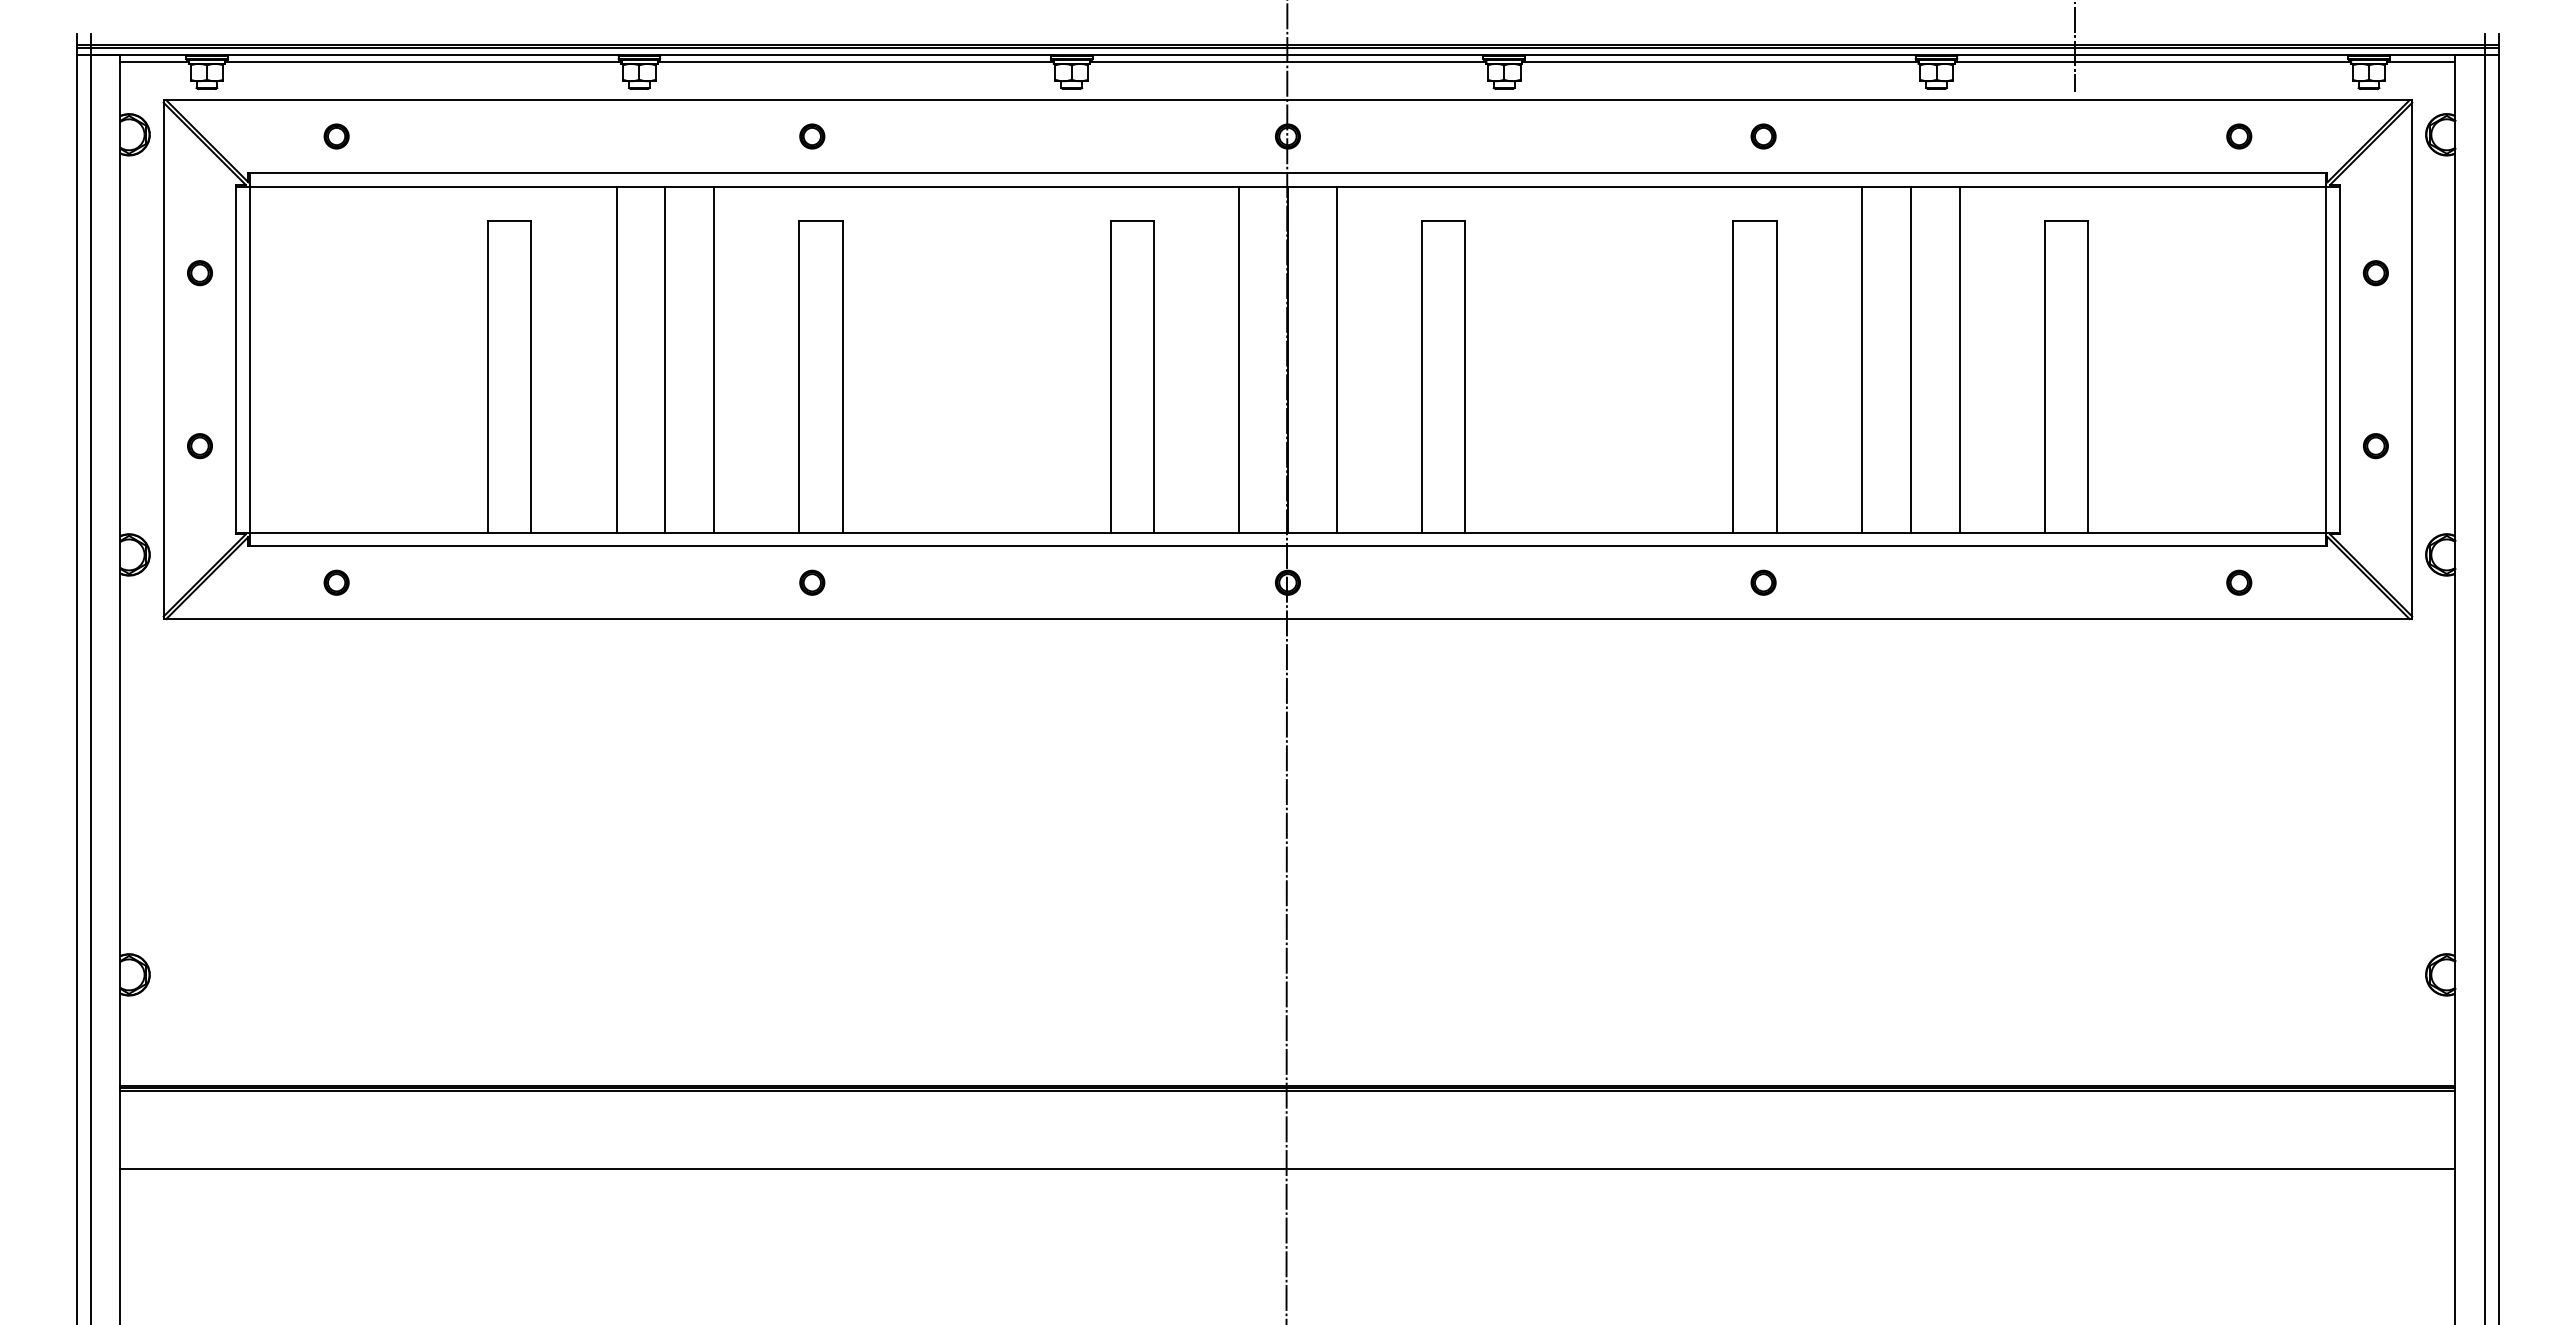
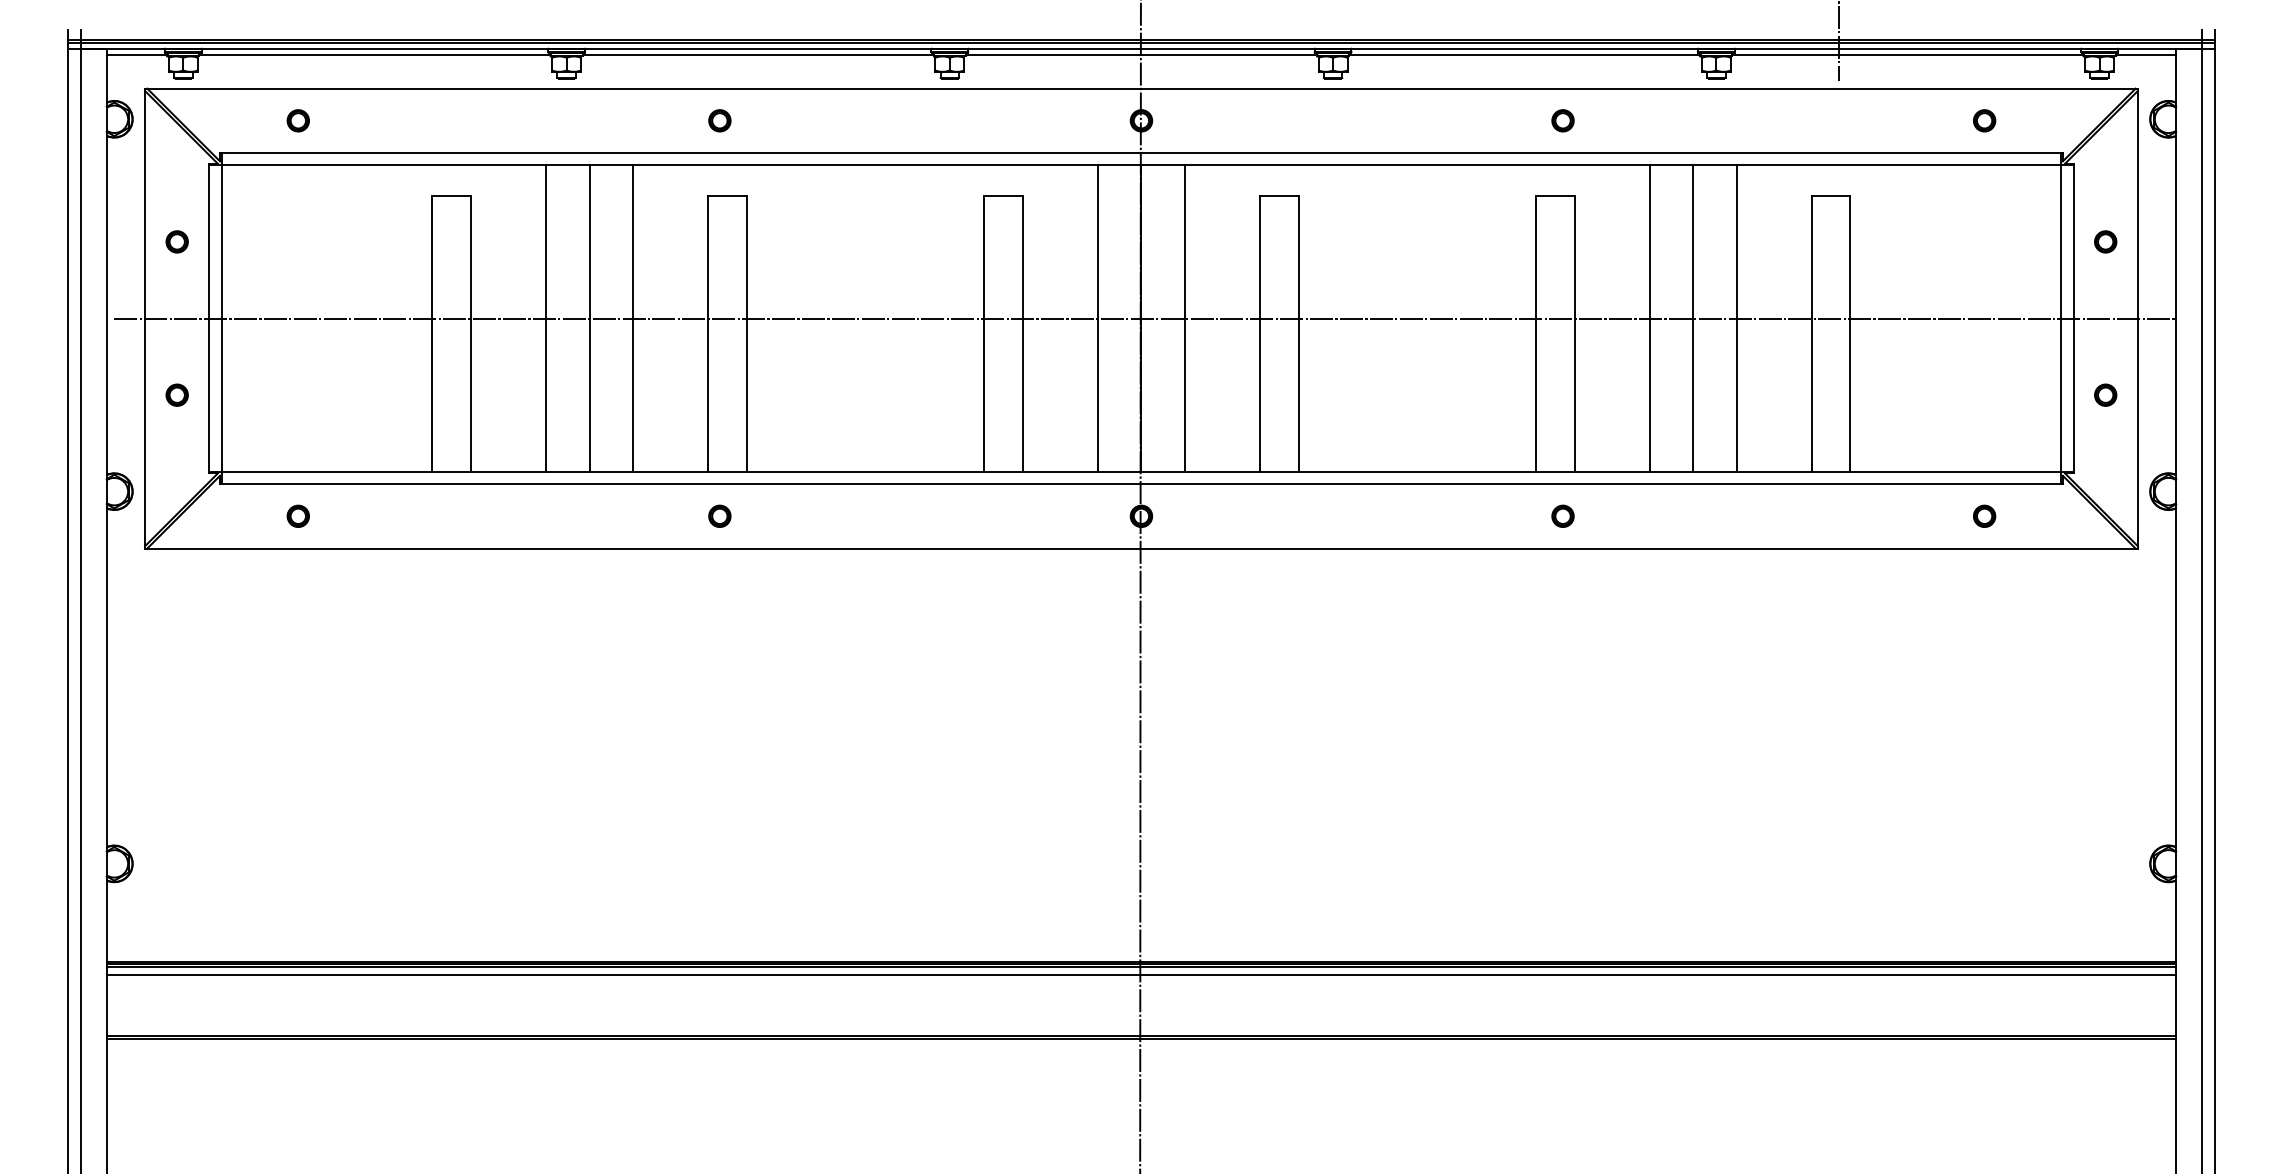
line: (1292, 359) -> (1145, 318), added
line: (1287, 1100) -> (1141, 975), added
line: (1287, 1172) -> (1141, 1039), added

